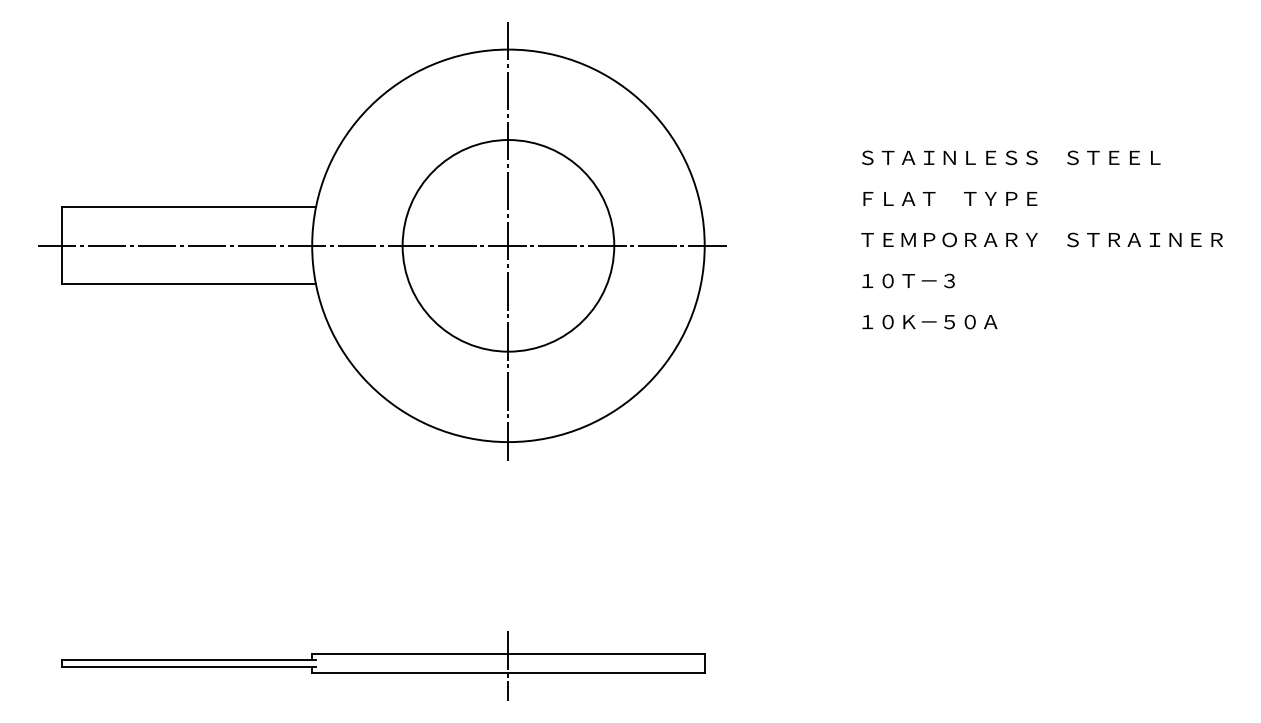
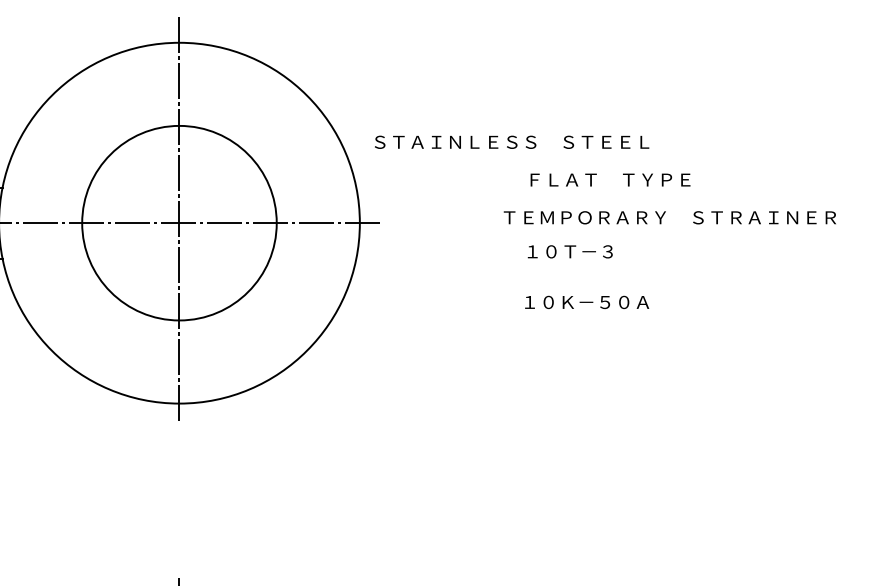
text: (1011, 157) -> (512, 141), moved
text: (950, 198) -> (610, 179), moved
text: (908, 280) -> (570, 251), moved
text: (929, 321) -> (586, 301), moved

